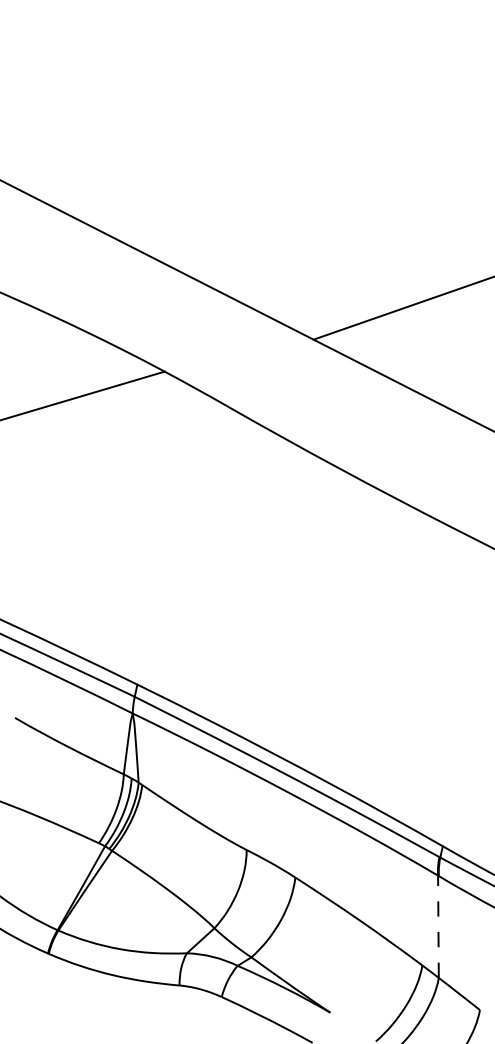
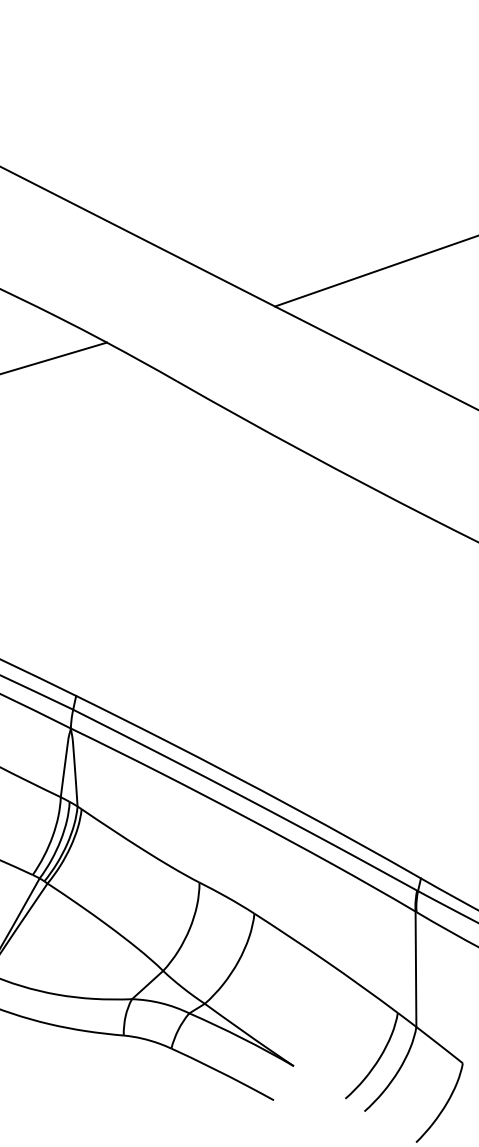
line: (438, 926) -> (416, 968), dashed -> solid

